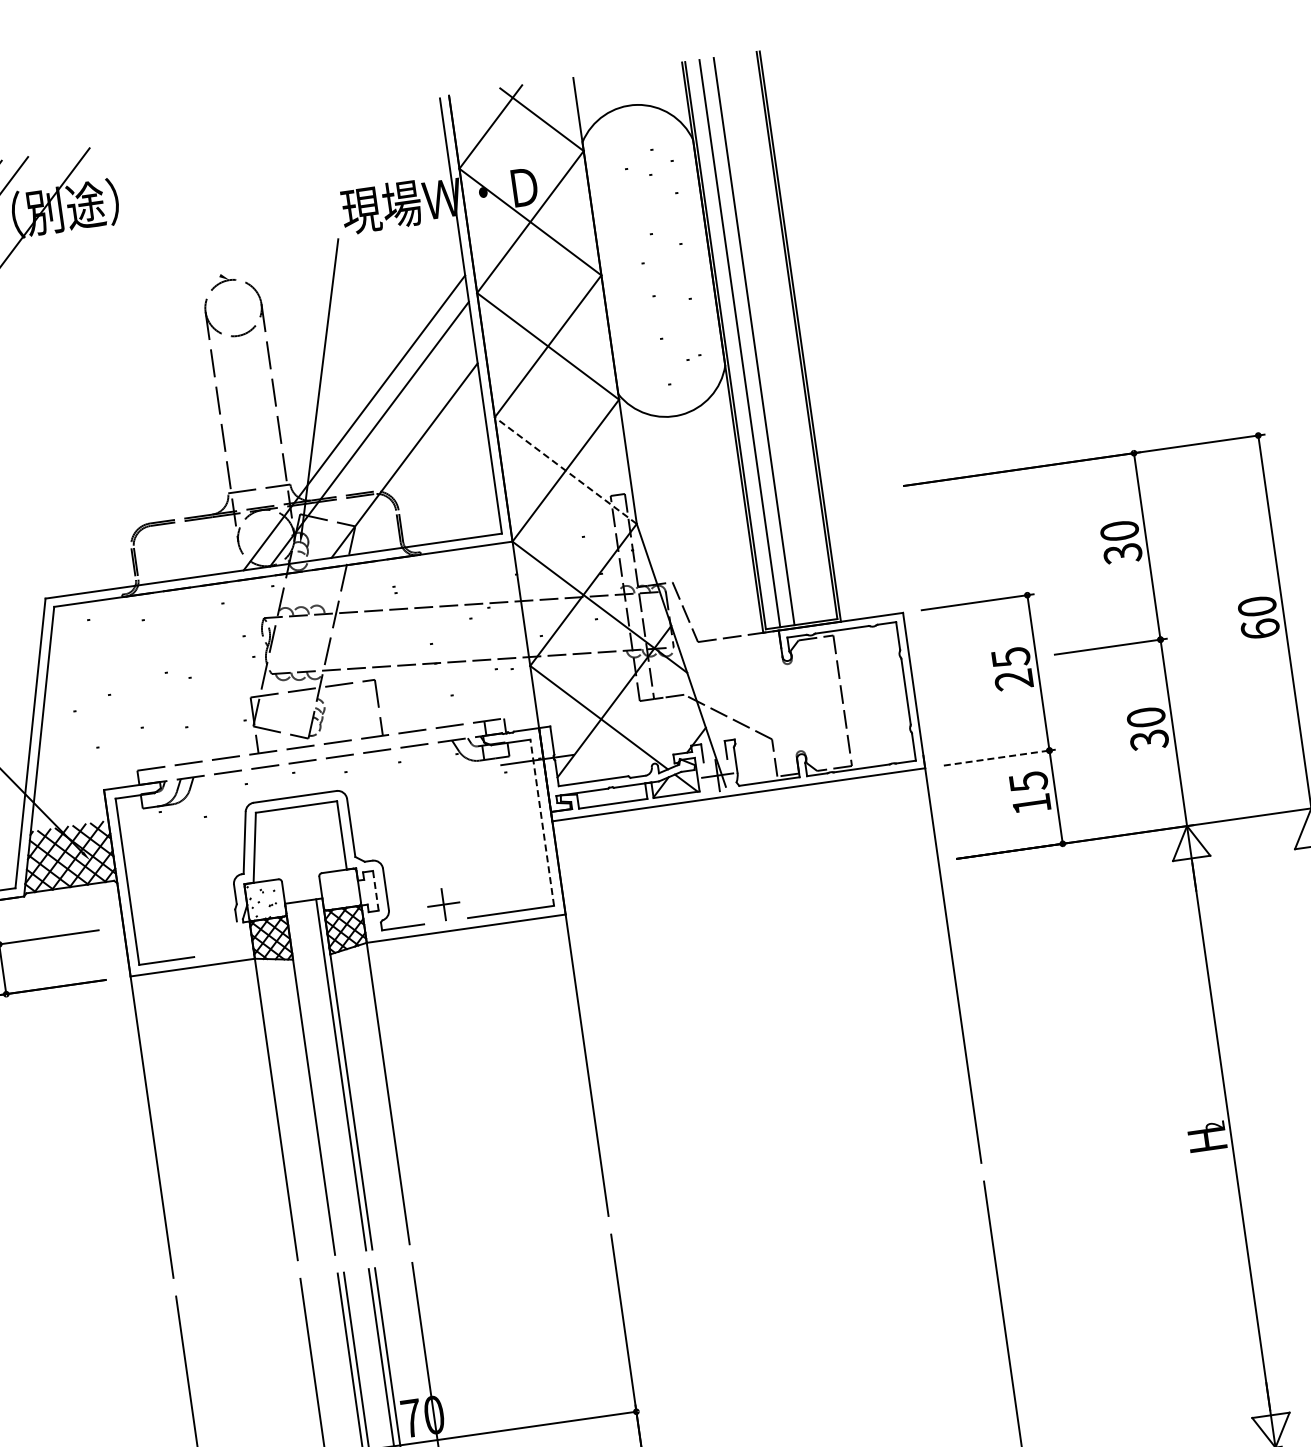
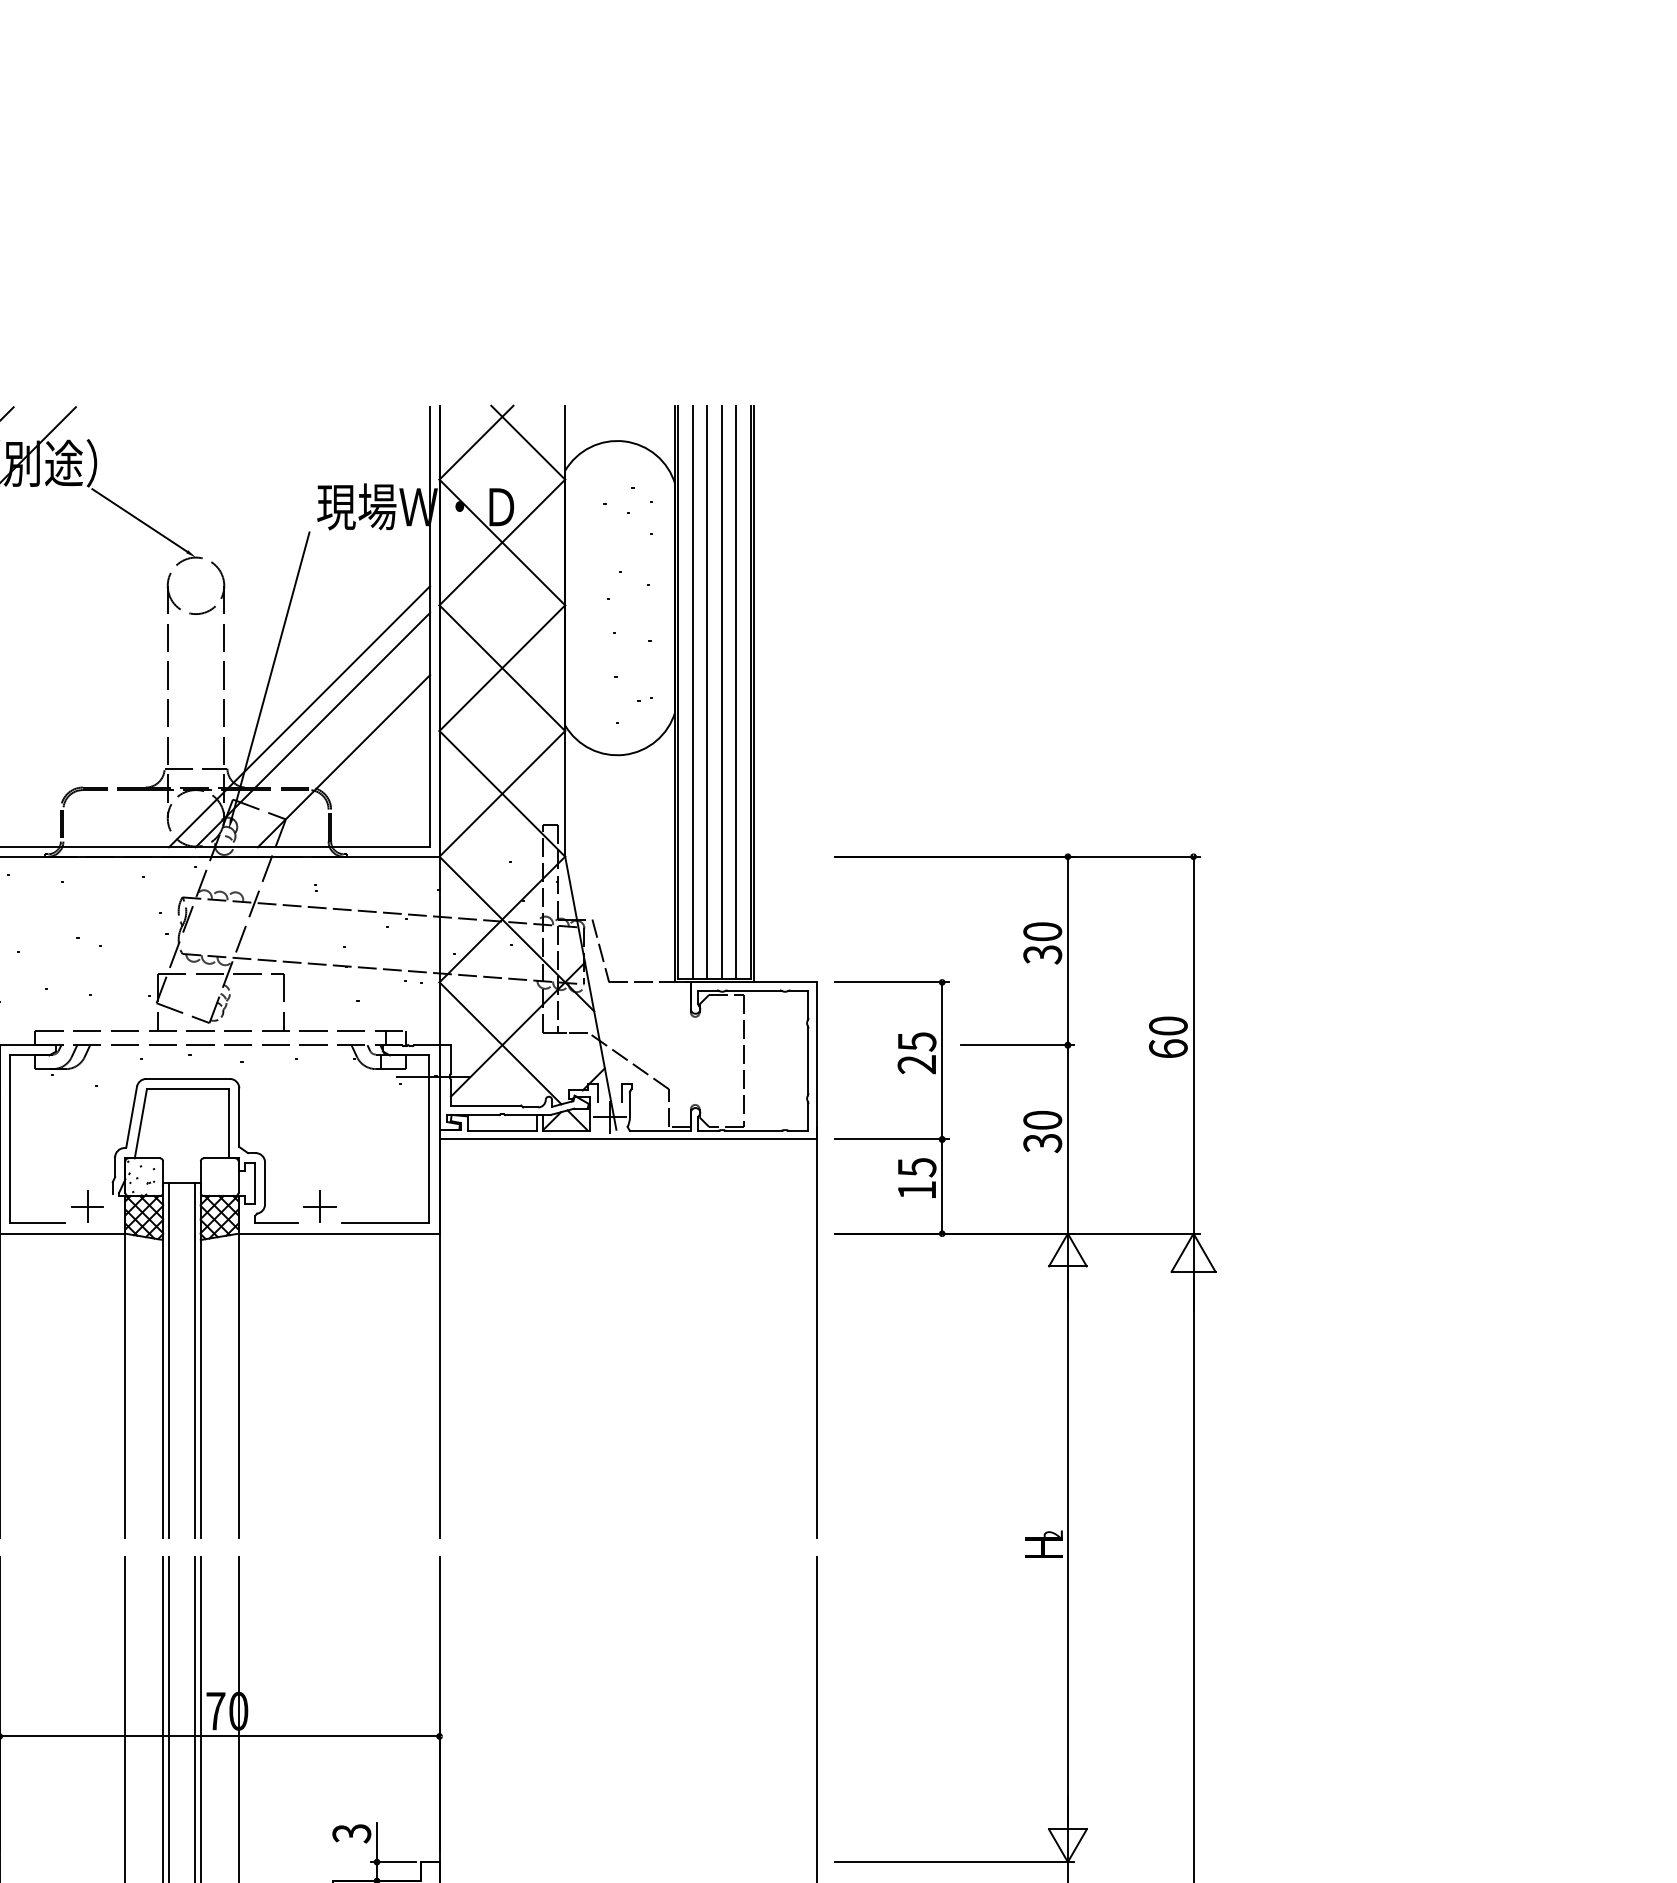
line: (168, 251) -> (139, 520), added
line: (783, 337) -> (736, 692), added
line: (768, 339) -> (721, 692), added
line: (565, 470) -> (502, 793), dashed -> solid
line: (999, 757) -> (891, 1139), dashed -> solid
line: (542, 821) -> (429, 1138), dashed -> solid
line: (375, 889) -> (254, 1182), dashed -> solid
part: (213, 937) -> (87, 1206), added
line: (316, 1077) -> (169, 1360), added

